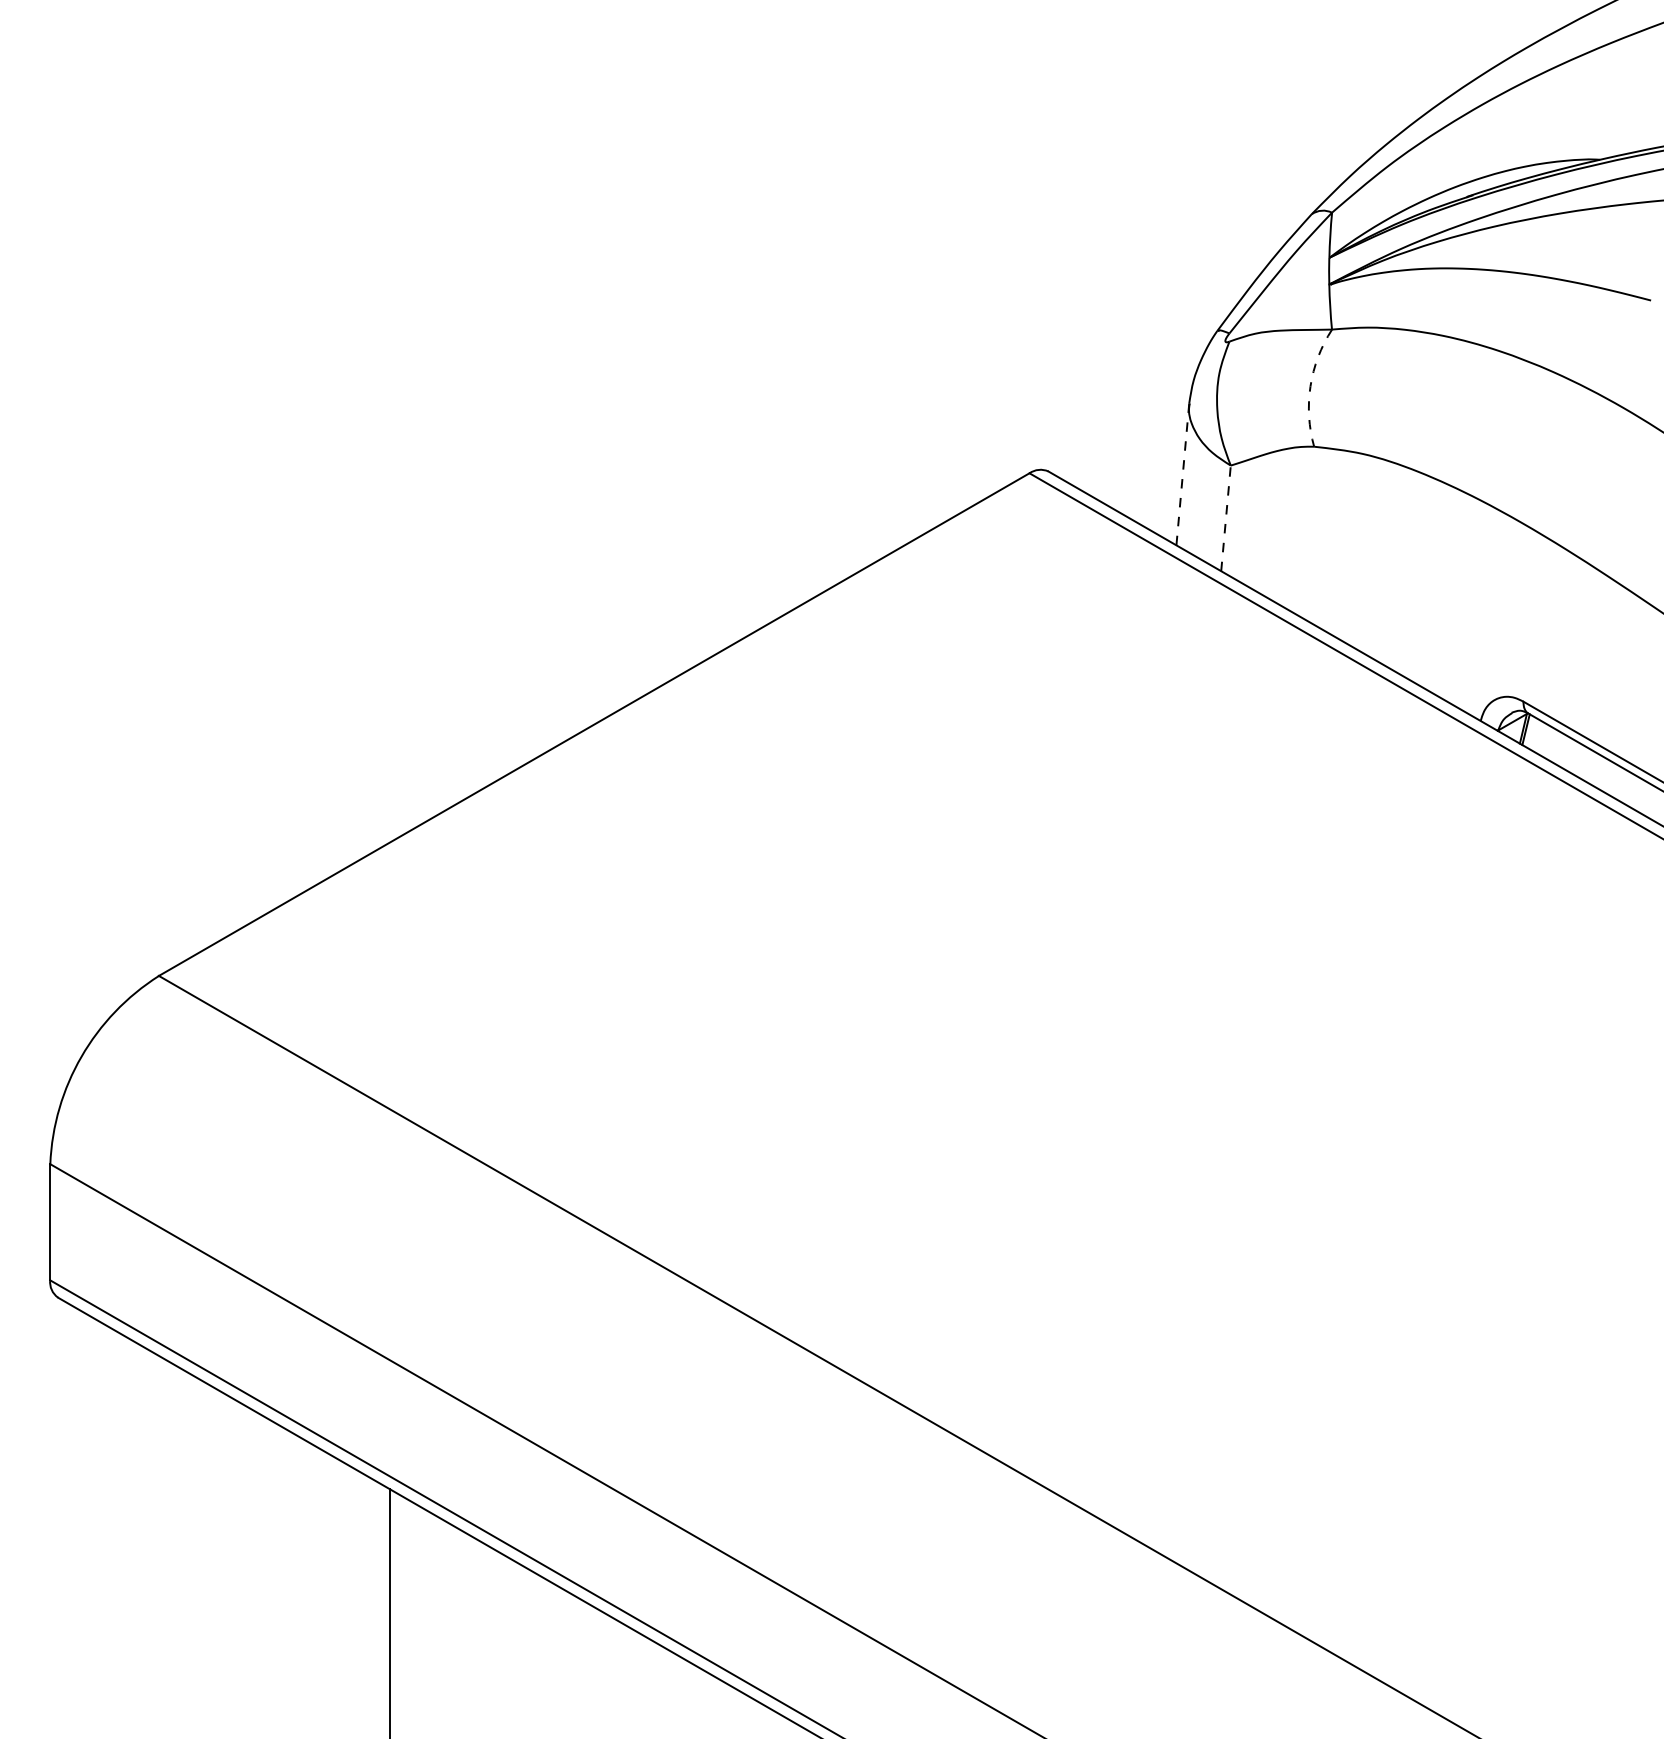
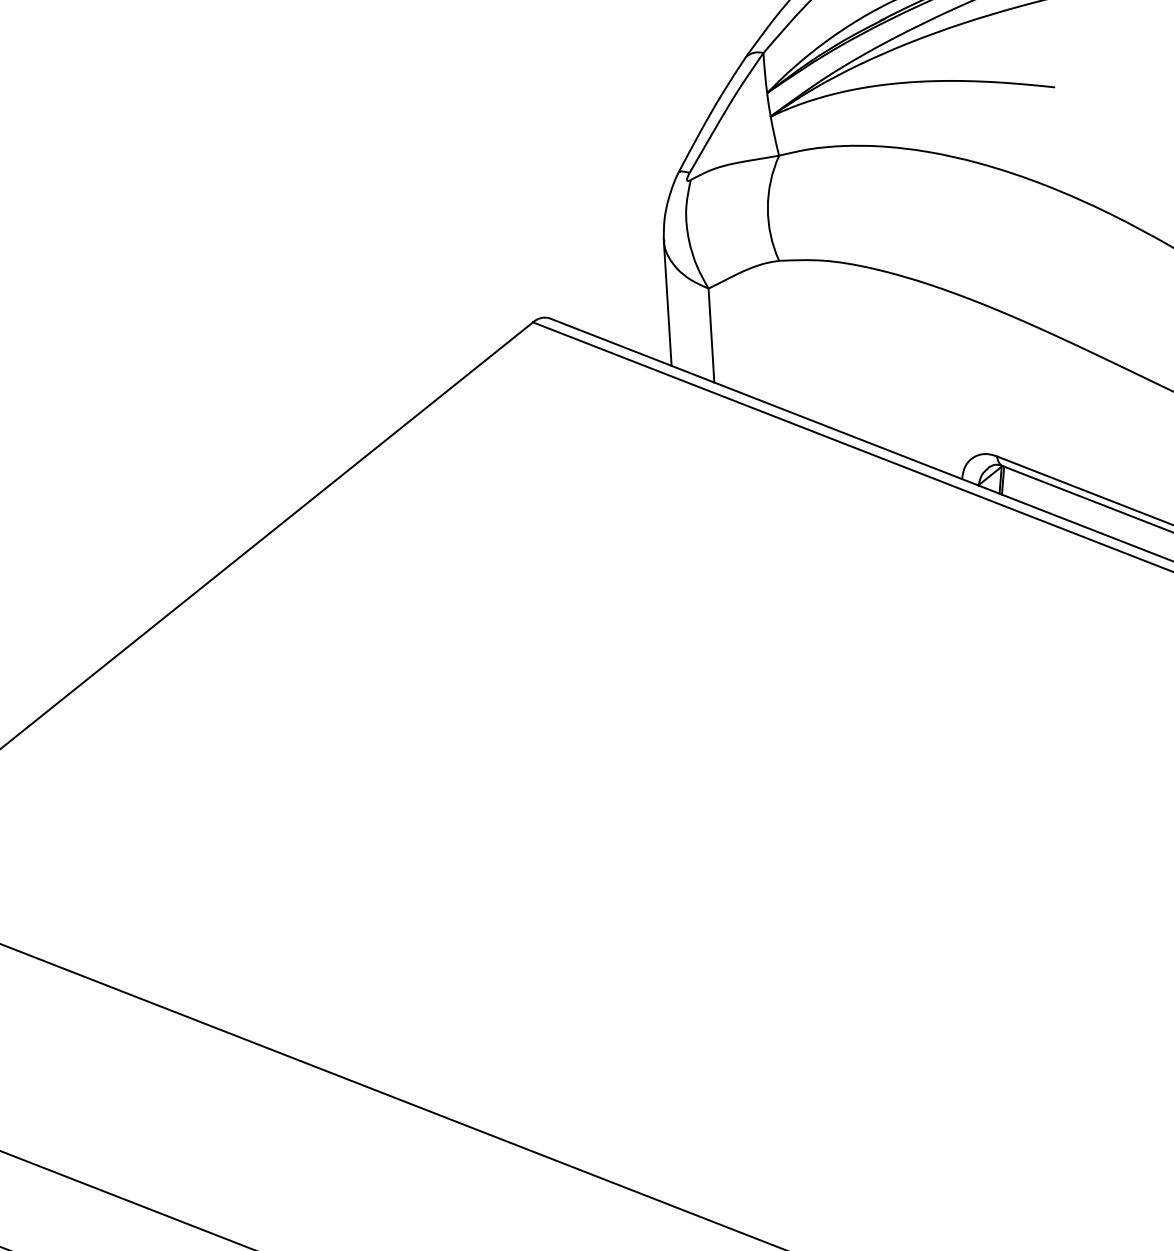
arc: (1310, 386) -> (767, 208), dashed -> solid
line: (1182, 474) -> (667, 302), dashed -> solid
line: (1226, 517) -> (711, 334), dashed -> solid

